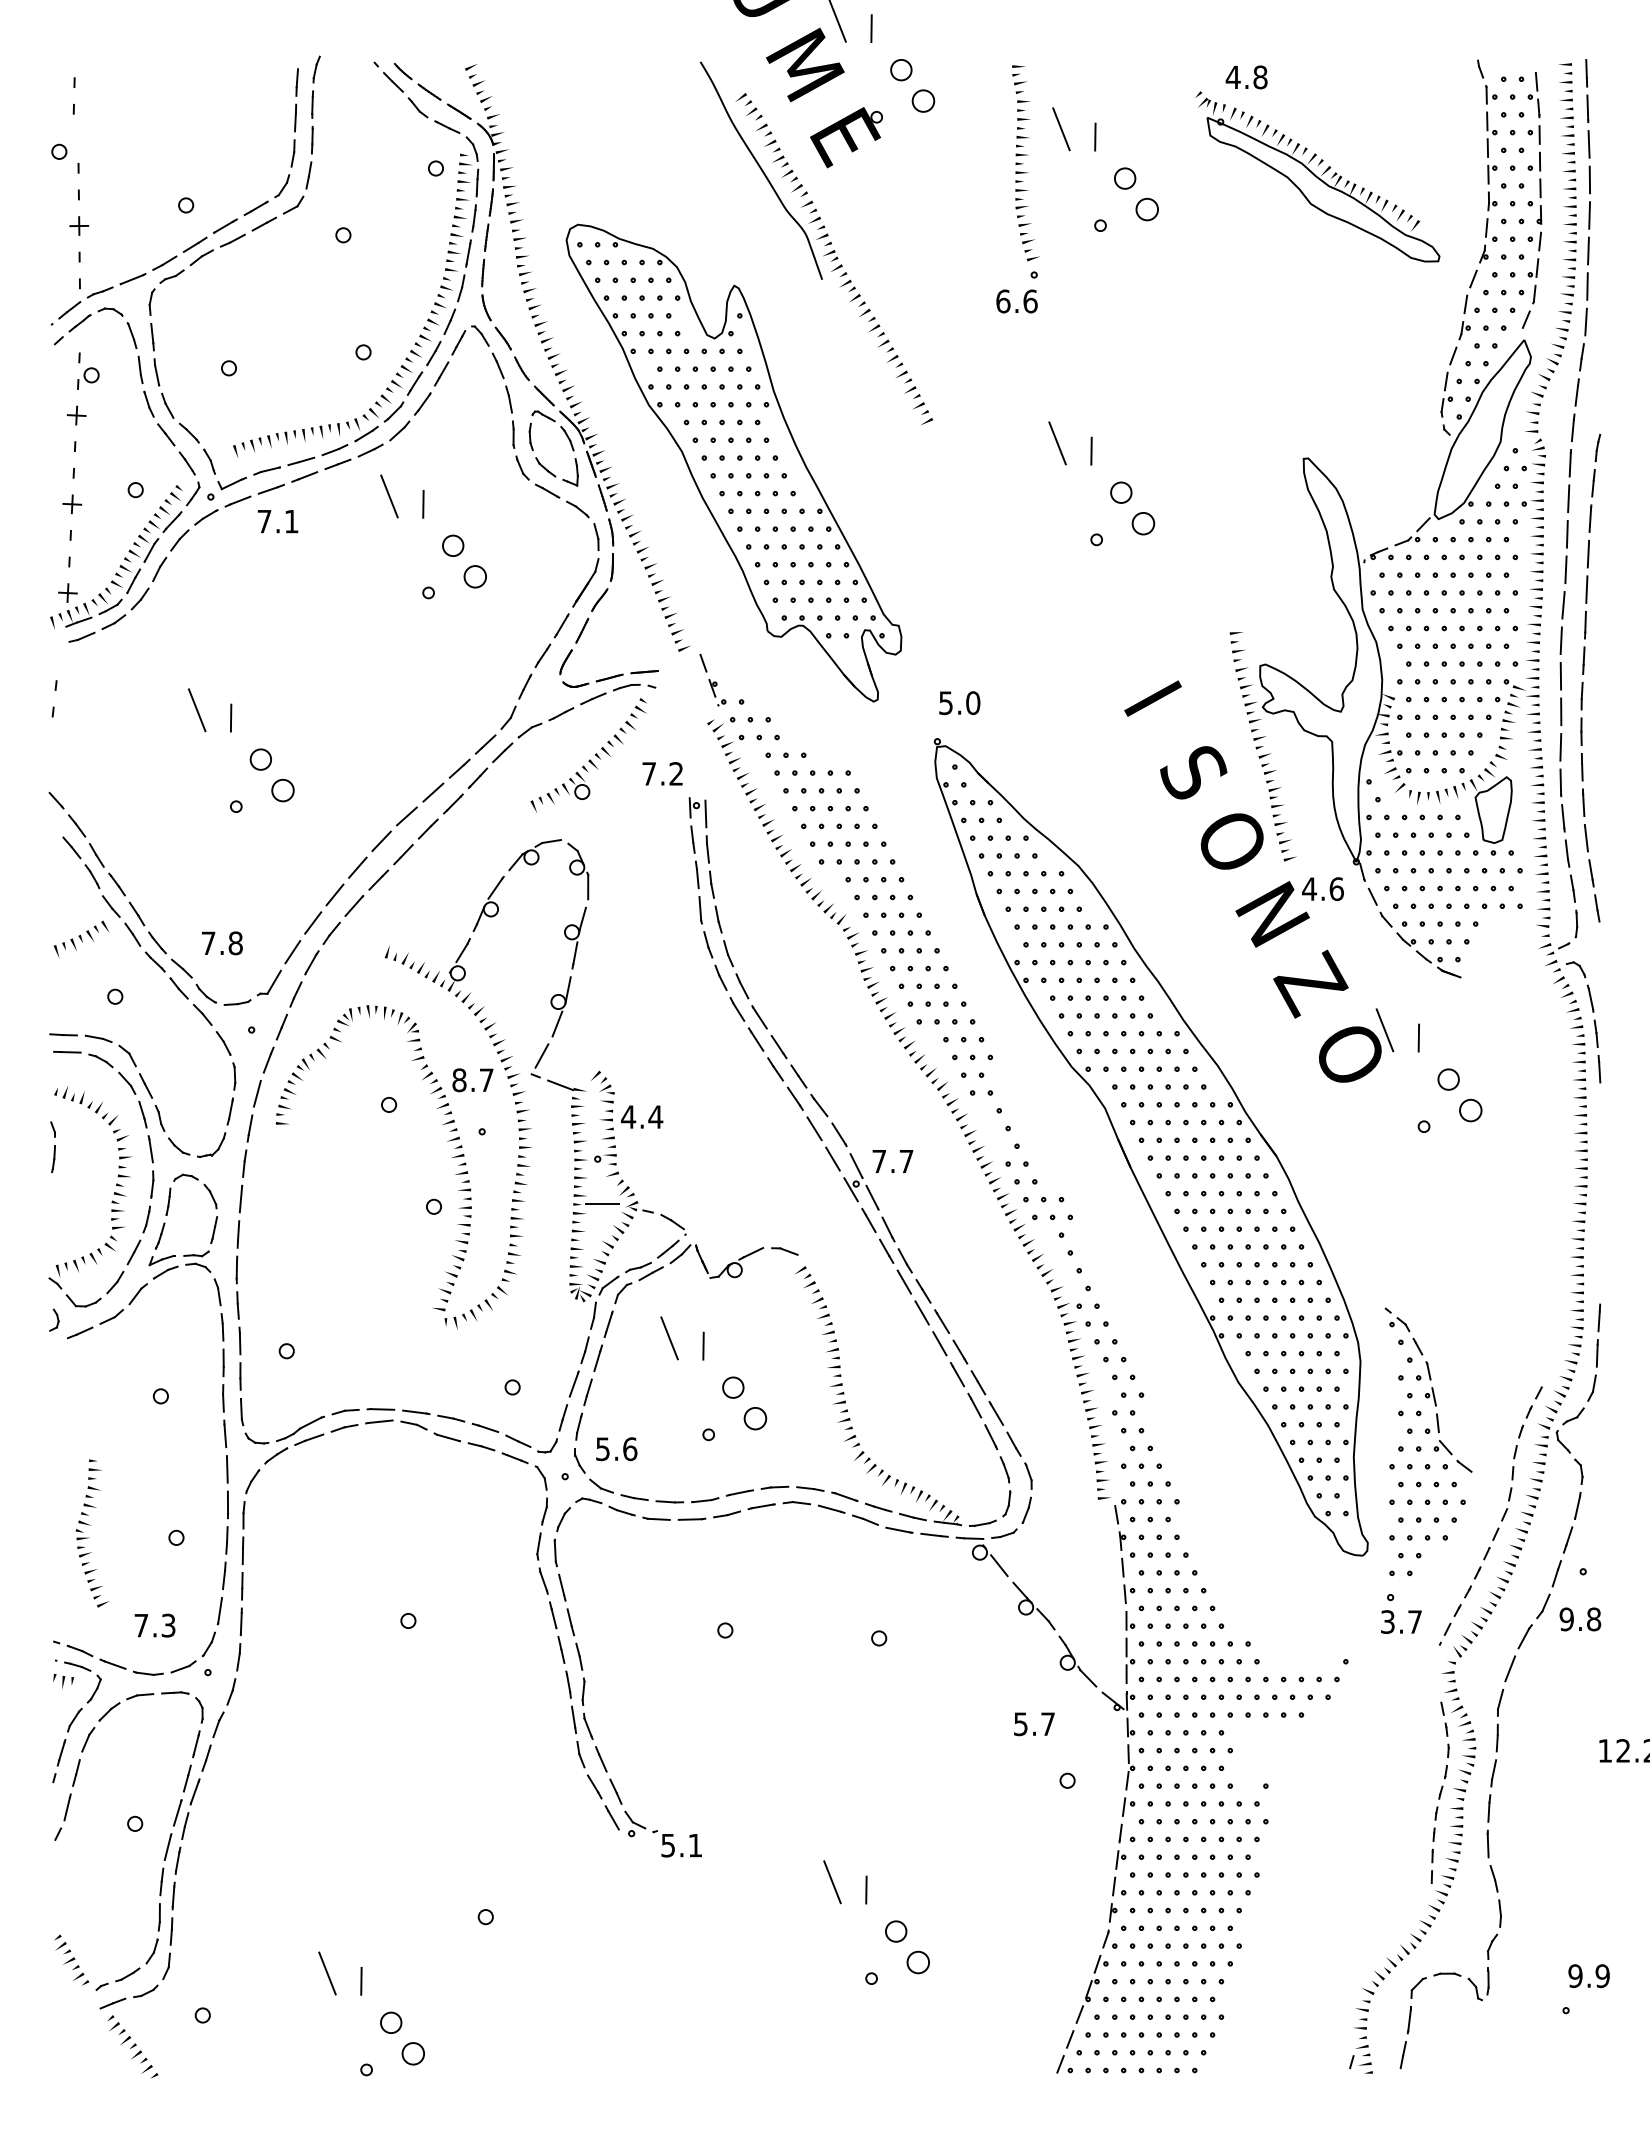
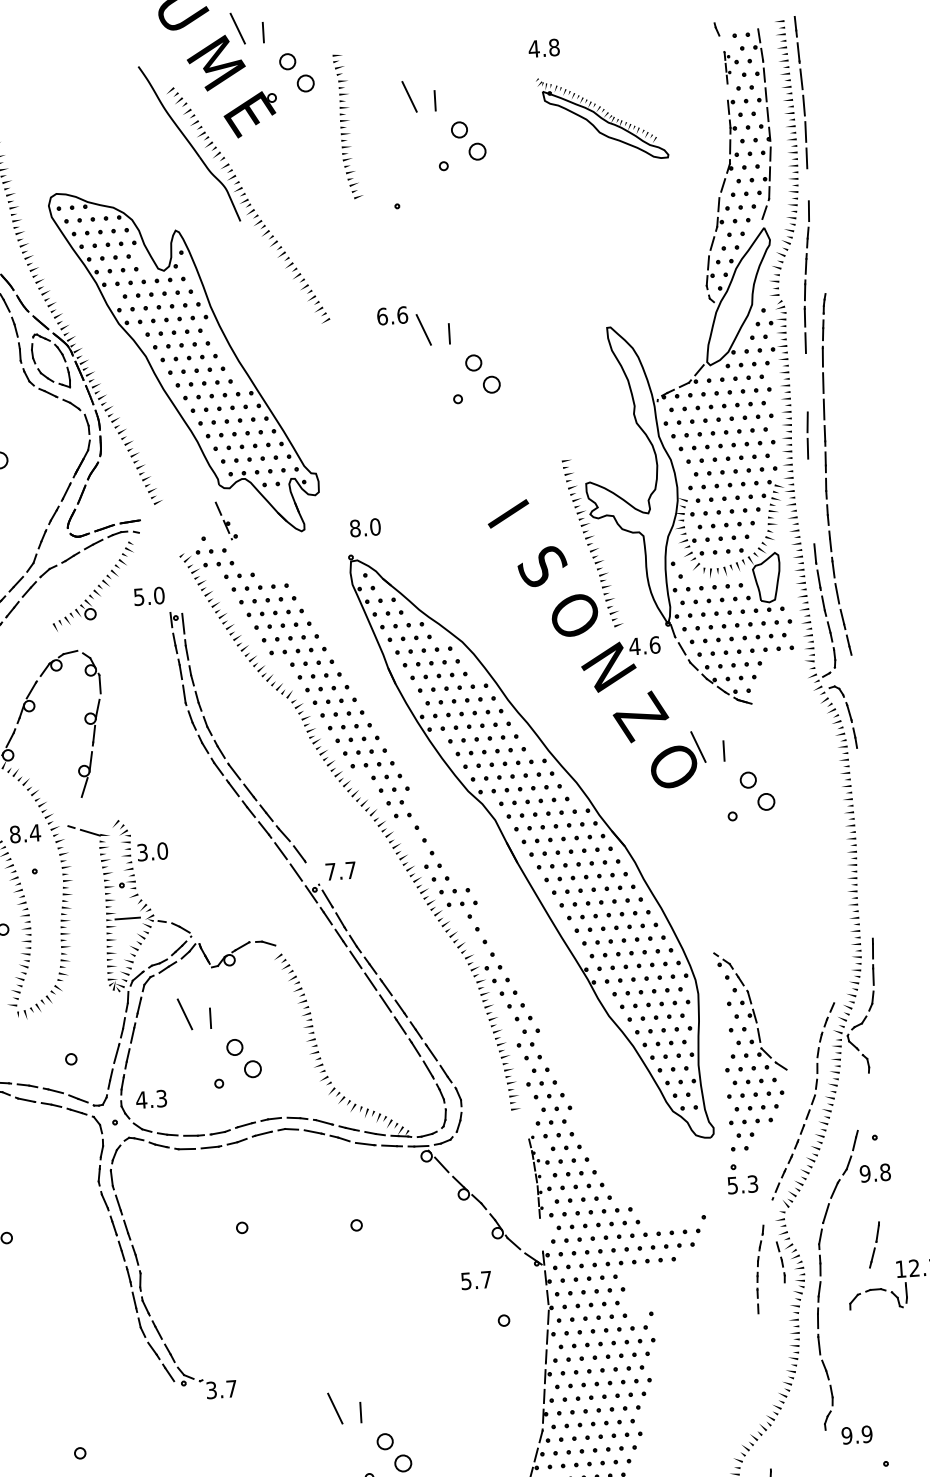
part: (1491, 121) -> (727, 67), size x0.6
part: (1025, 163) -> (347, 126), moved
part: (1317, 176) -> (601, 117), size x0.7
line: (1587, 286) -> (808, 184), removed
text: (1016, 301) -> (392, 315), moved
line: (1566, 533) -> (805, 368), removed
line: (1565, 569) -> (807, 395), removed
line: (1560, 675) -> (809, 474), removed
part: (712, 679) -> (226, 520), moved
text: (946, 703) -> (355, 528), 5.0 -> 8.0
line: (1561, 711) -> (811, 501), removed
line: (1560, 747) -> (813, 527), removed
text: (662, 773) -> (148, 596), 7.2 -> 5.0
line: (541, 1055) -> (74, 811), removed
line: (1599, 1069) -> (859, 764), removed
text: (486, 1079) -> (35, 832), 8.7 -> 8.4
text: (642, 1116) -> (152, 851), 4.4 -> 3.0
line: (856, 1165) -> (314, 876), removed
text: (616, 1449) -> (151, 1099), 5.6 -> 4.3
part: (1572, 1522) -> (874, 1244), moved
part: (1124, 1591) -> (535, 1177), size x0.6
text: (1401, 1621) -> (742, 1184), 3.7 -> 5.3
part: (1438, 1824) -> (760, 1269), moved
text: (682, 1845) -> (222, 1389), 5.1 -> 3.7
part: (1449, 1974) -> (877, 1290), moved
text: (1588, 1976) -> (856, 1435), moved

